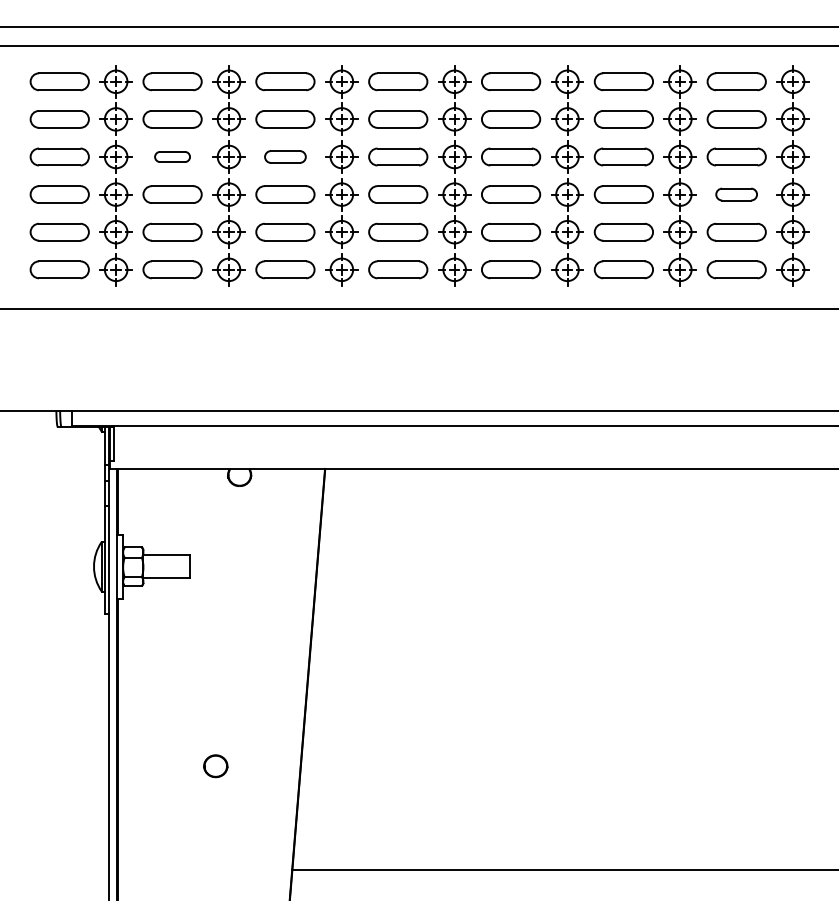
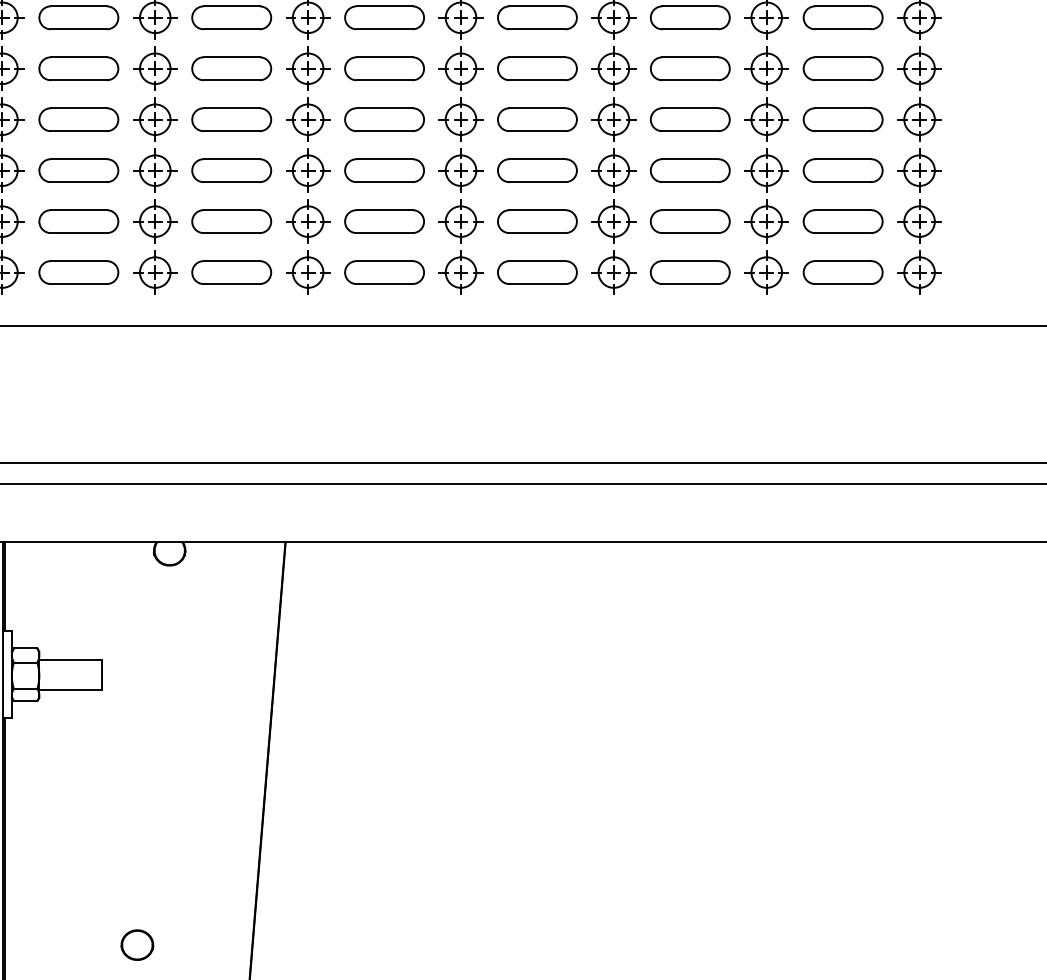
part: (172, 156) -> (78, 119), size x1.67
part: (285, 156) -> (231, 119), size x1.43
part: (736, 194) -> (842, 170), size x1.43

